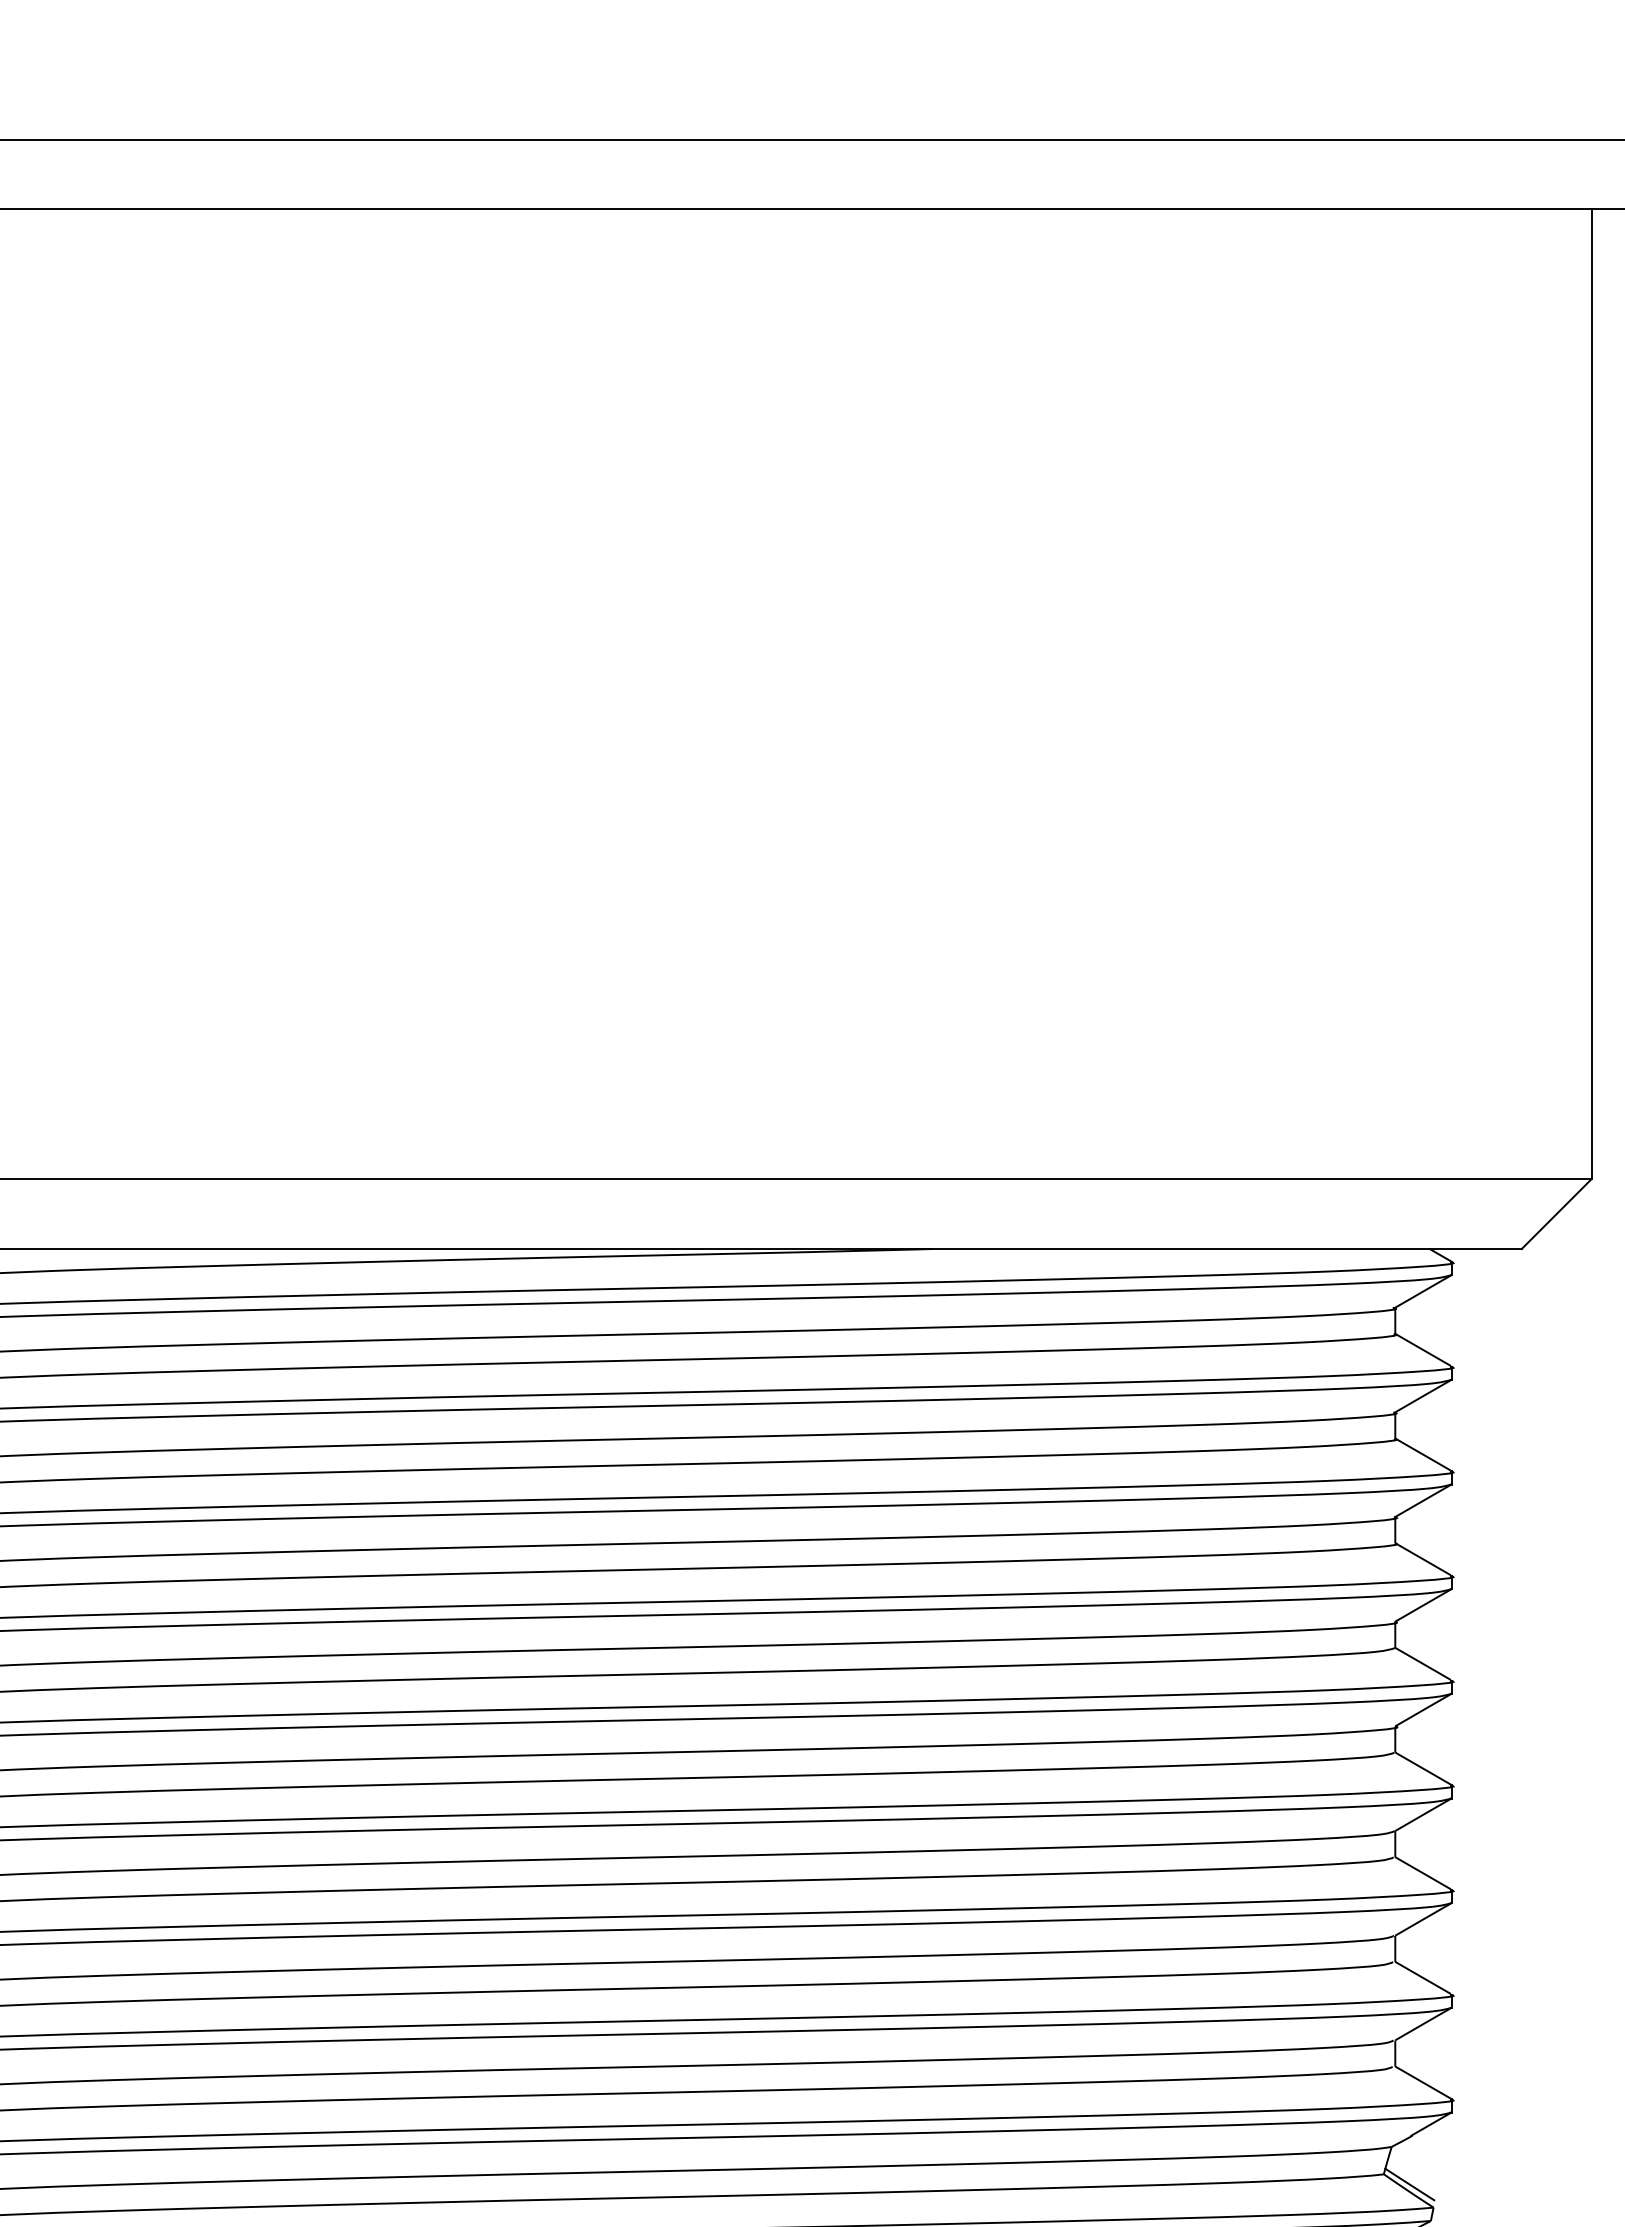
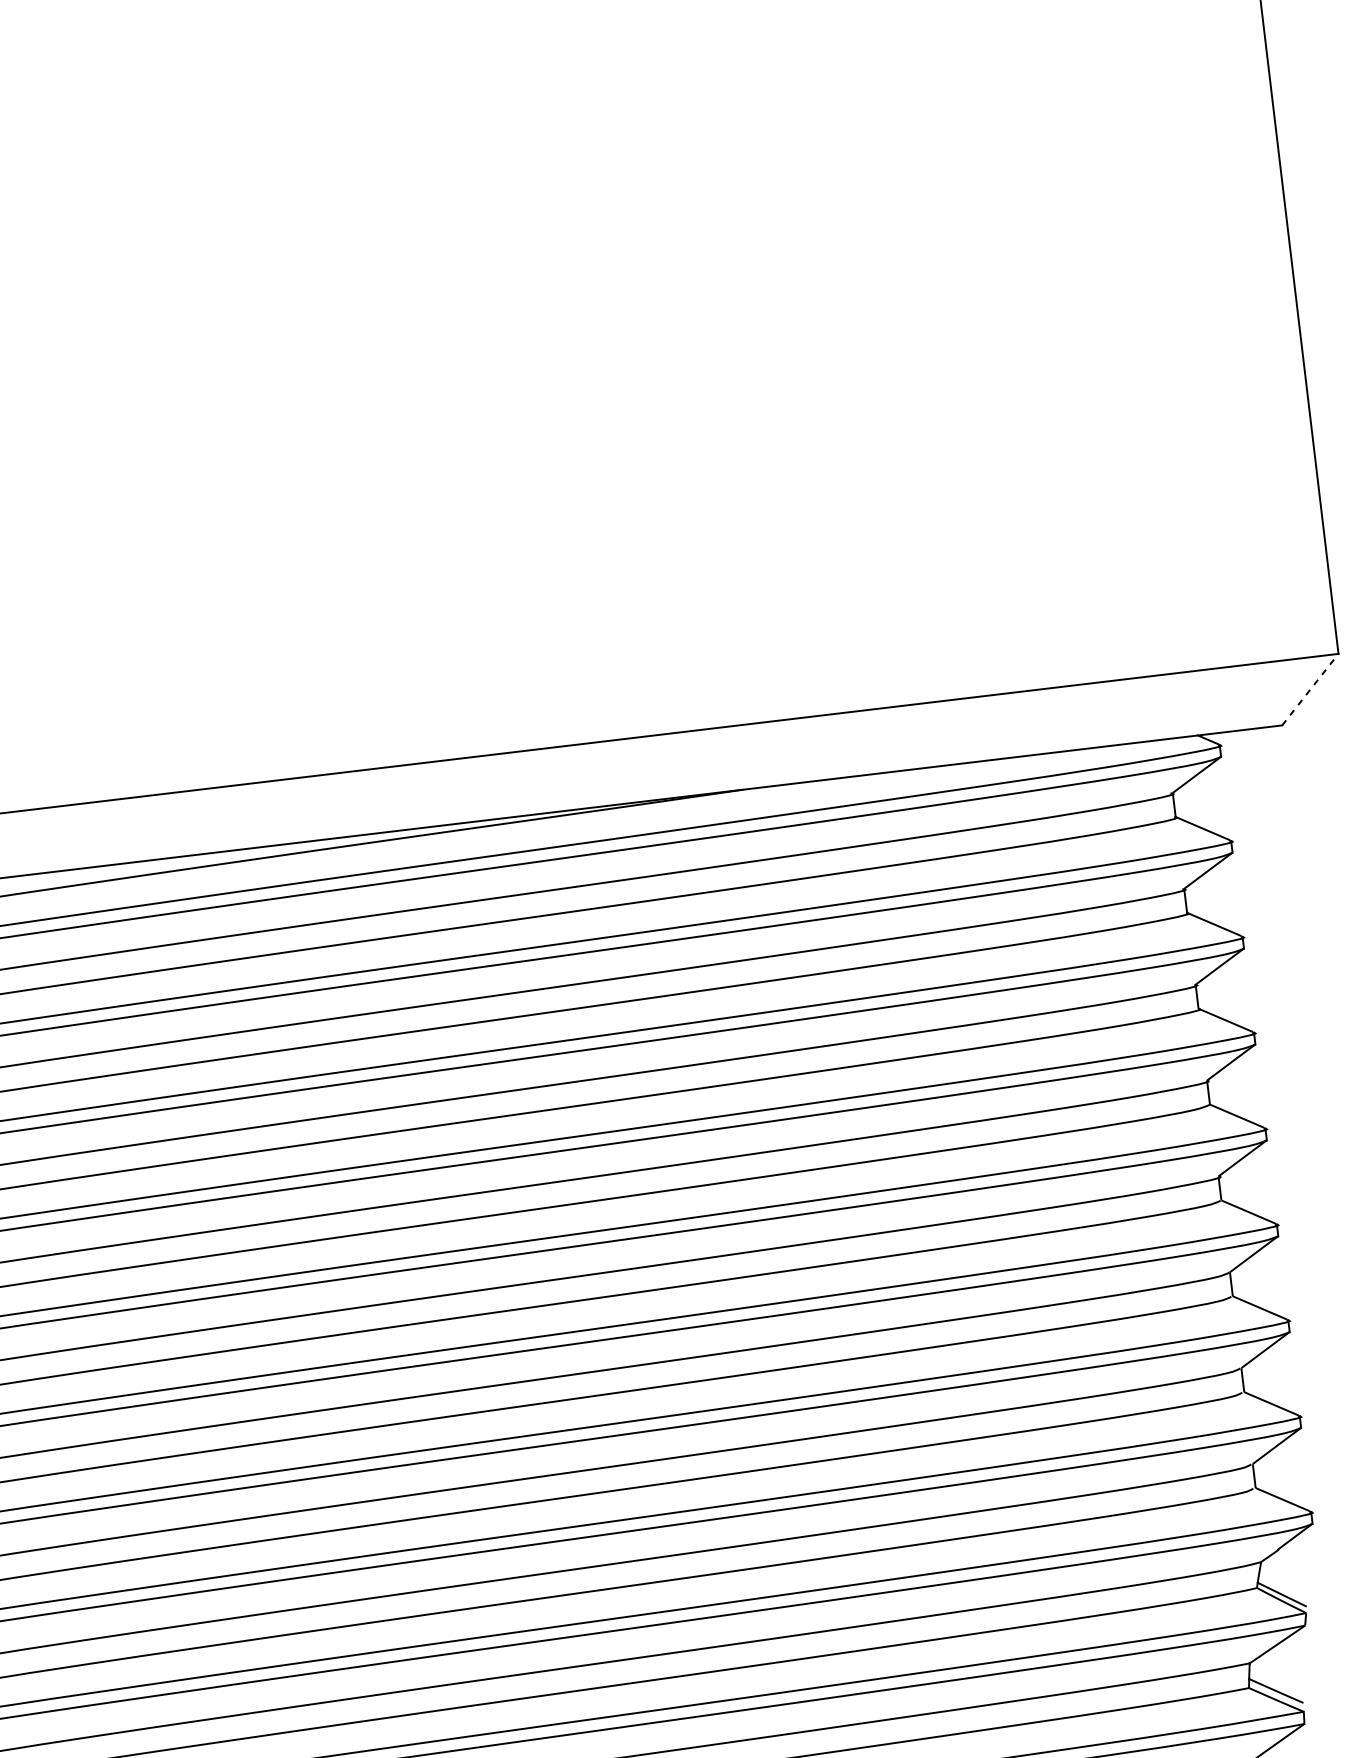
line: (1556, 1213) -> (1310, 689), solid -> dashed

